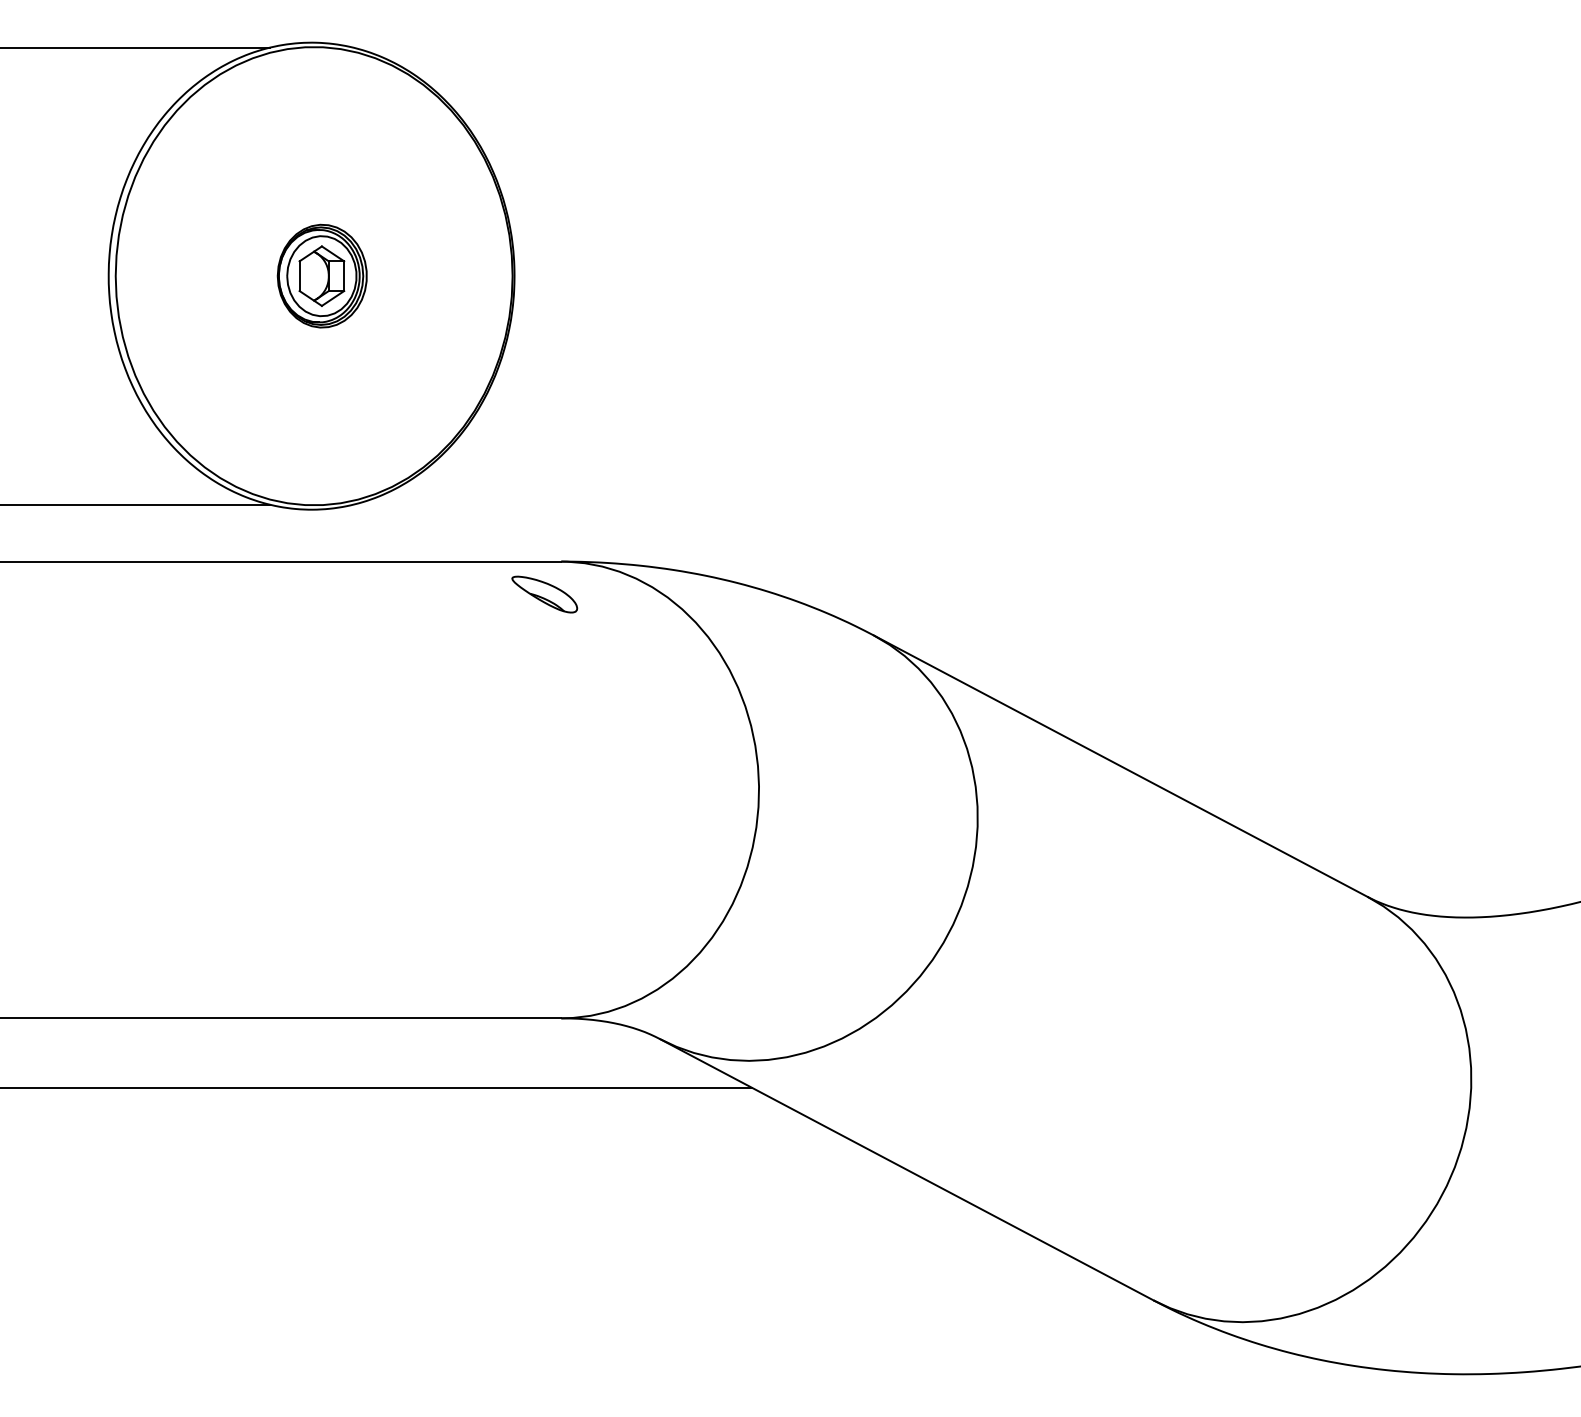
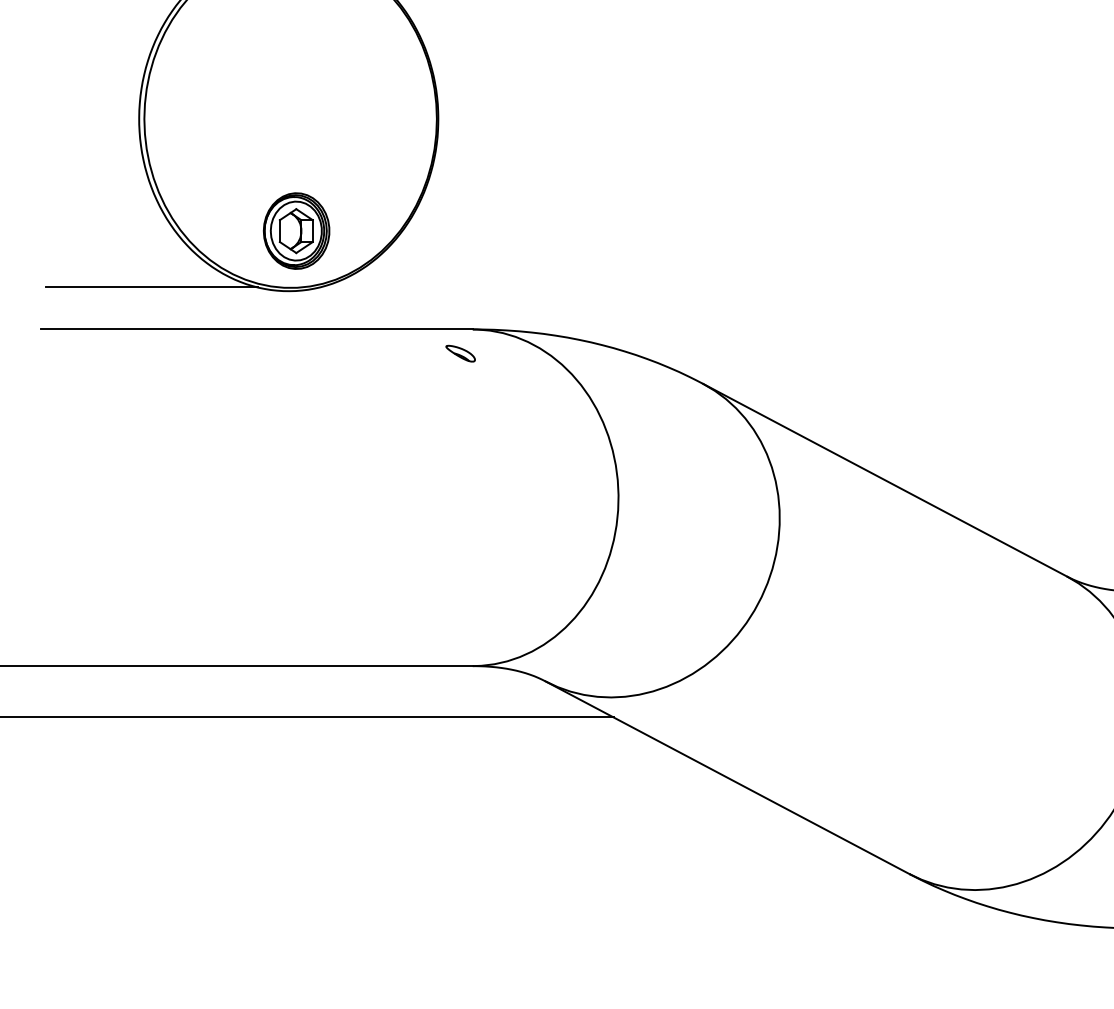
part: (321, 275) -> (296, 230), moved
part: (544, 594) -> (460, 353), size x0.6

